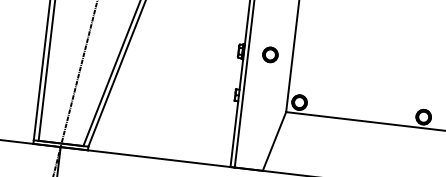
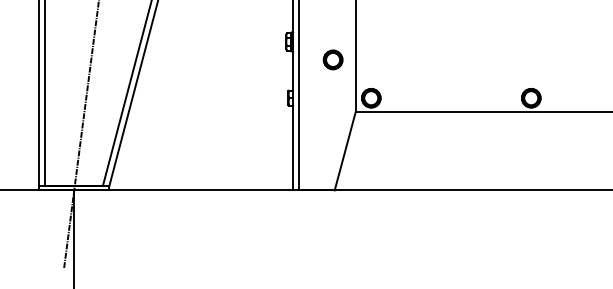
part: (269, 54) -> (332, 59), moved

